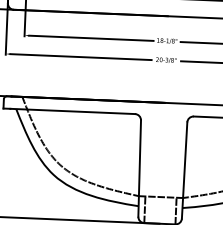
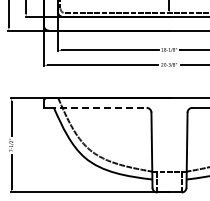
line: (72, 110) -> (97, 107), solid -> dashed

